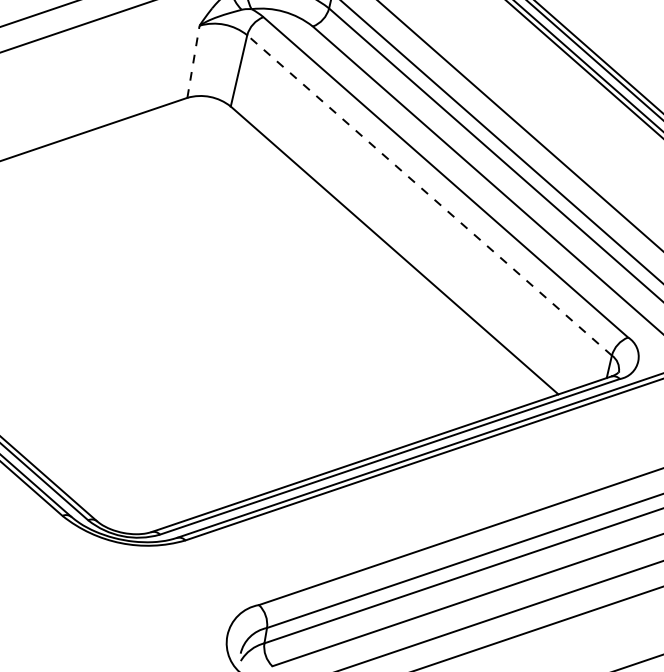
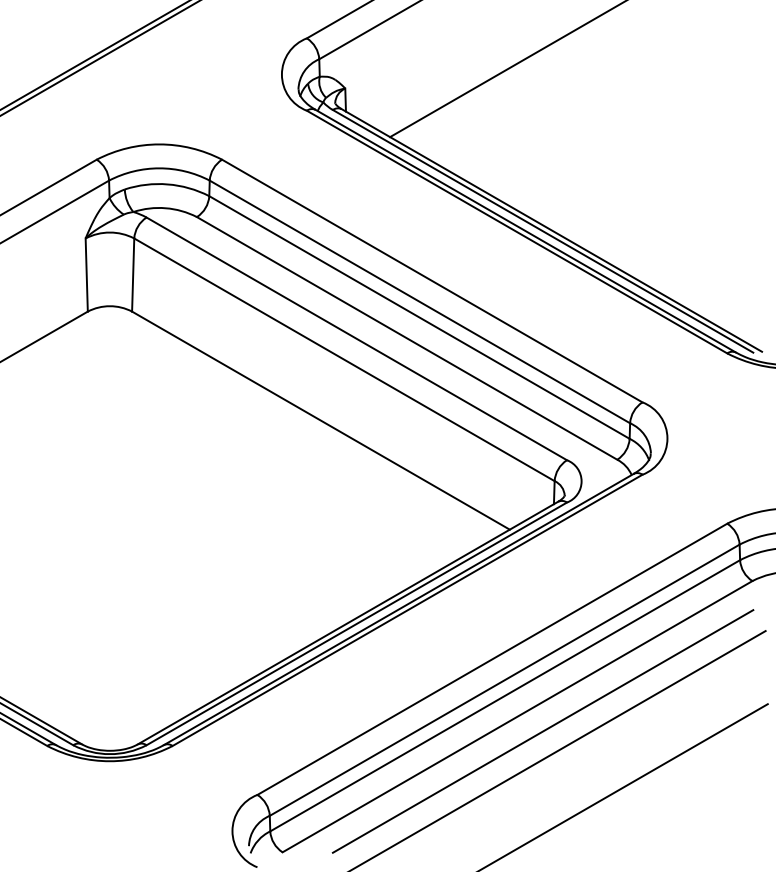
line: (193, 62) -> (86, 275), dashed -> solid
line: (429, 195) -> (344, 359), dashed -> solid

